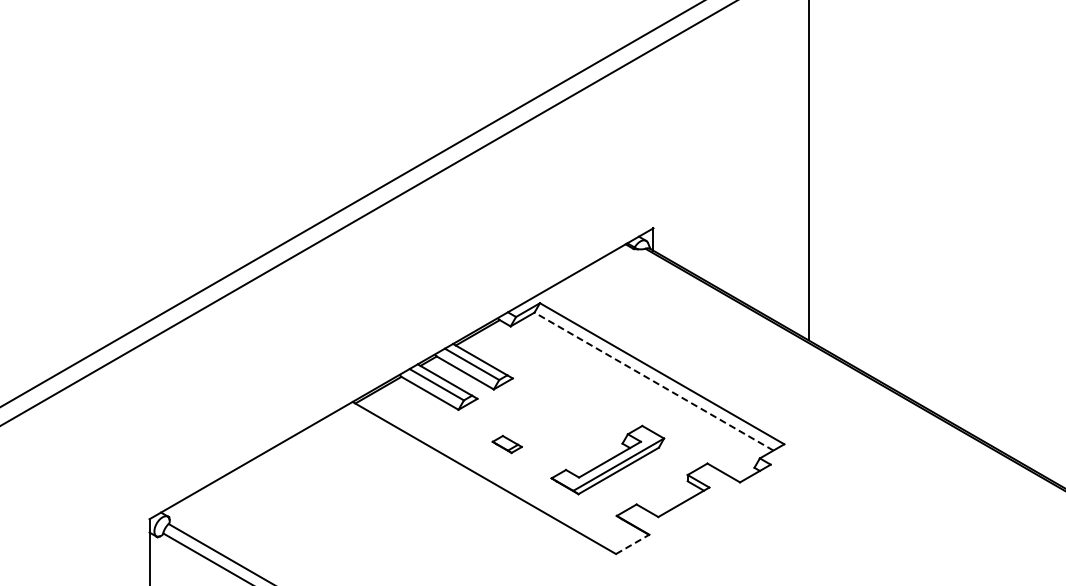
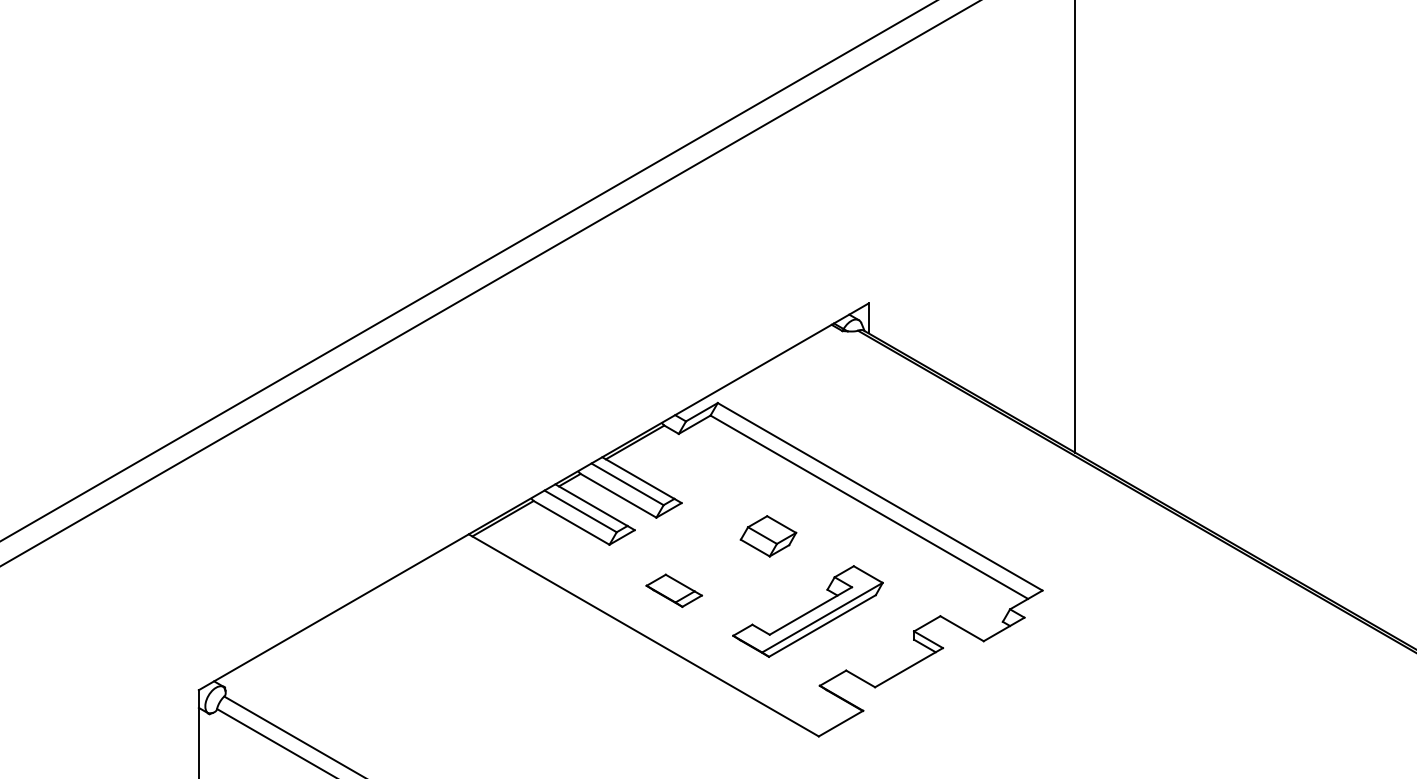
line: (654, 381) -> (869, 507), dashed -> solid
part: (577, 403) -> (767, 536), added
part: (507, 444) -> (674, 590), size x1.43
line: (633, 544) -> (842, 723), dashed -> solid

